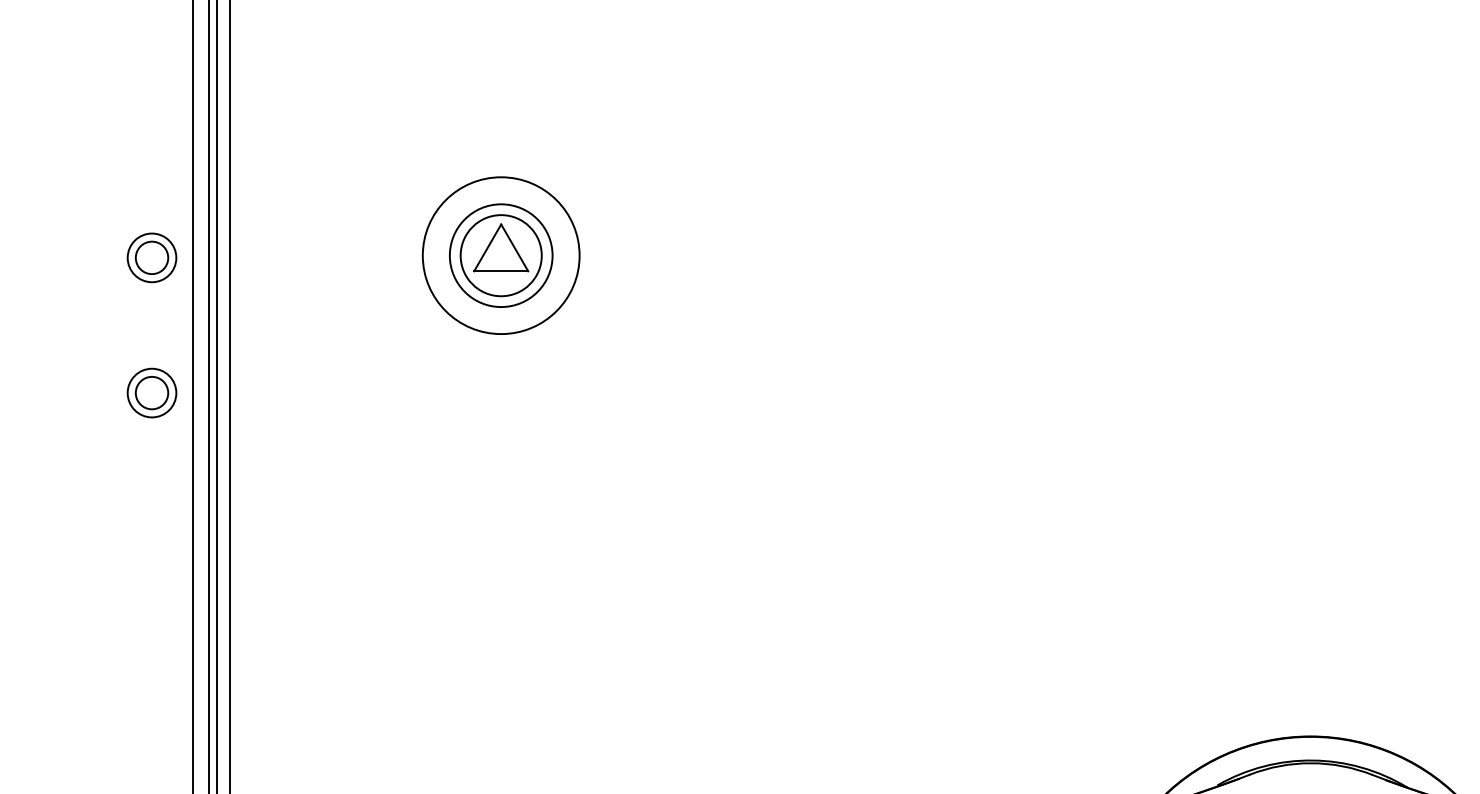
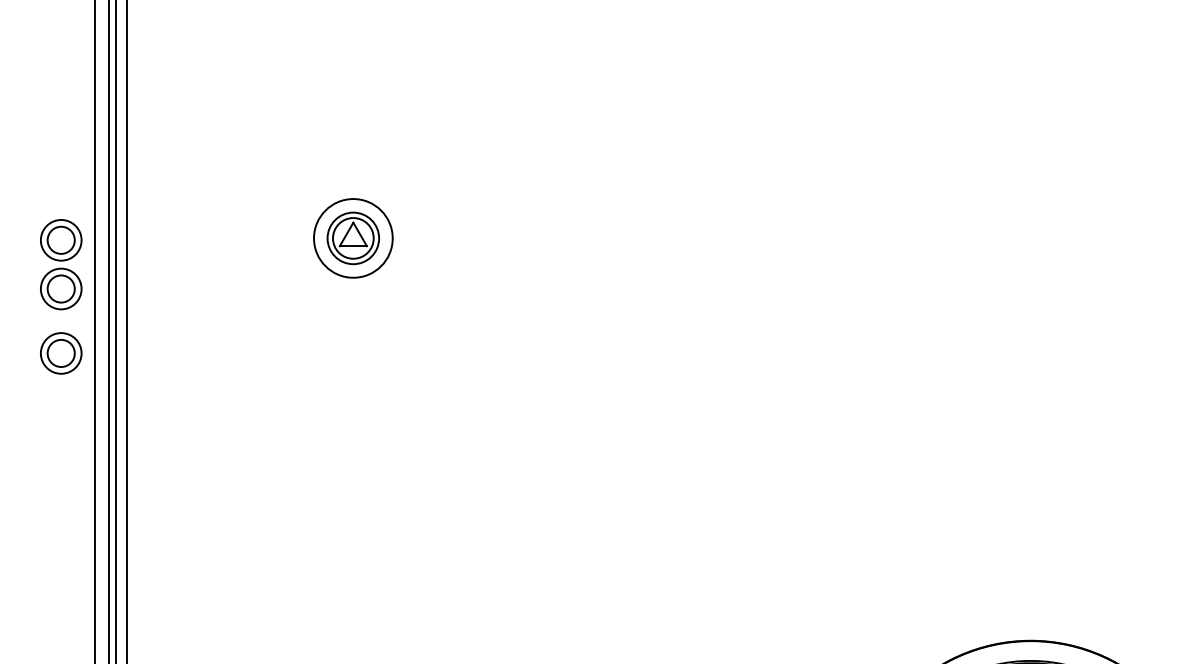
part: (500, 255) -> (352, 238), size x0.6
part: (151, 315) -> (60, 288), added

